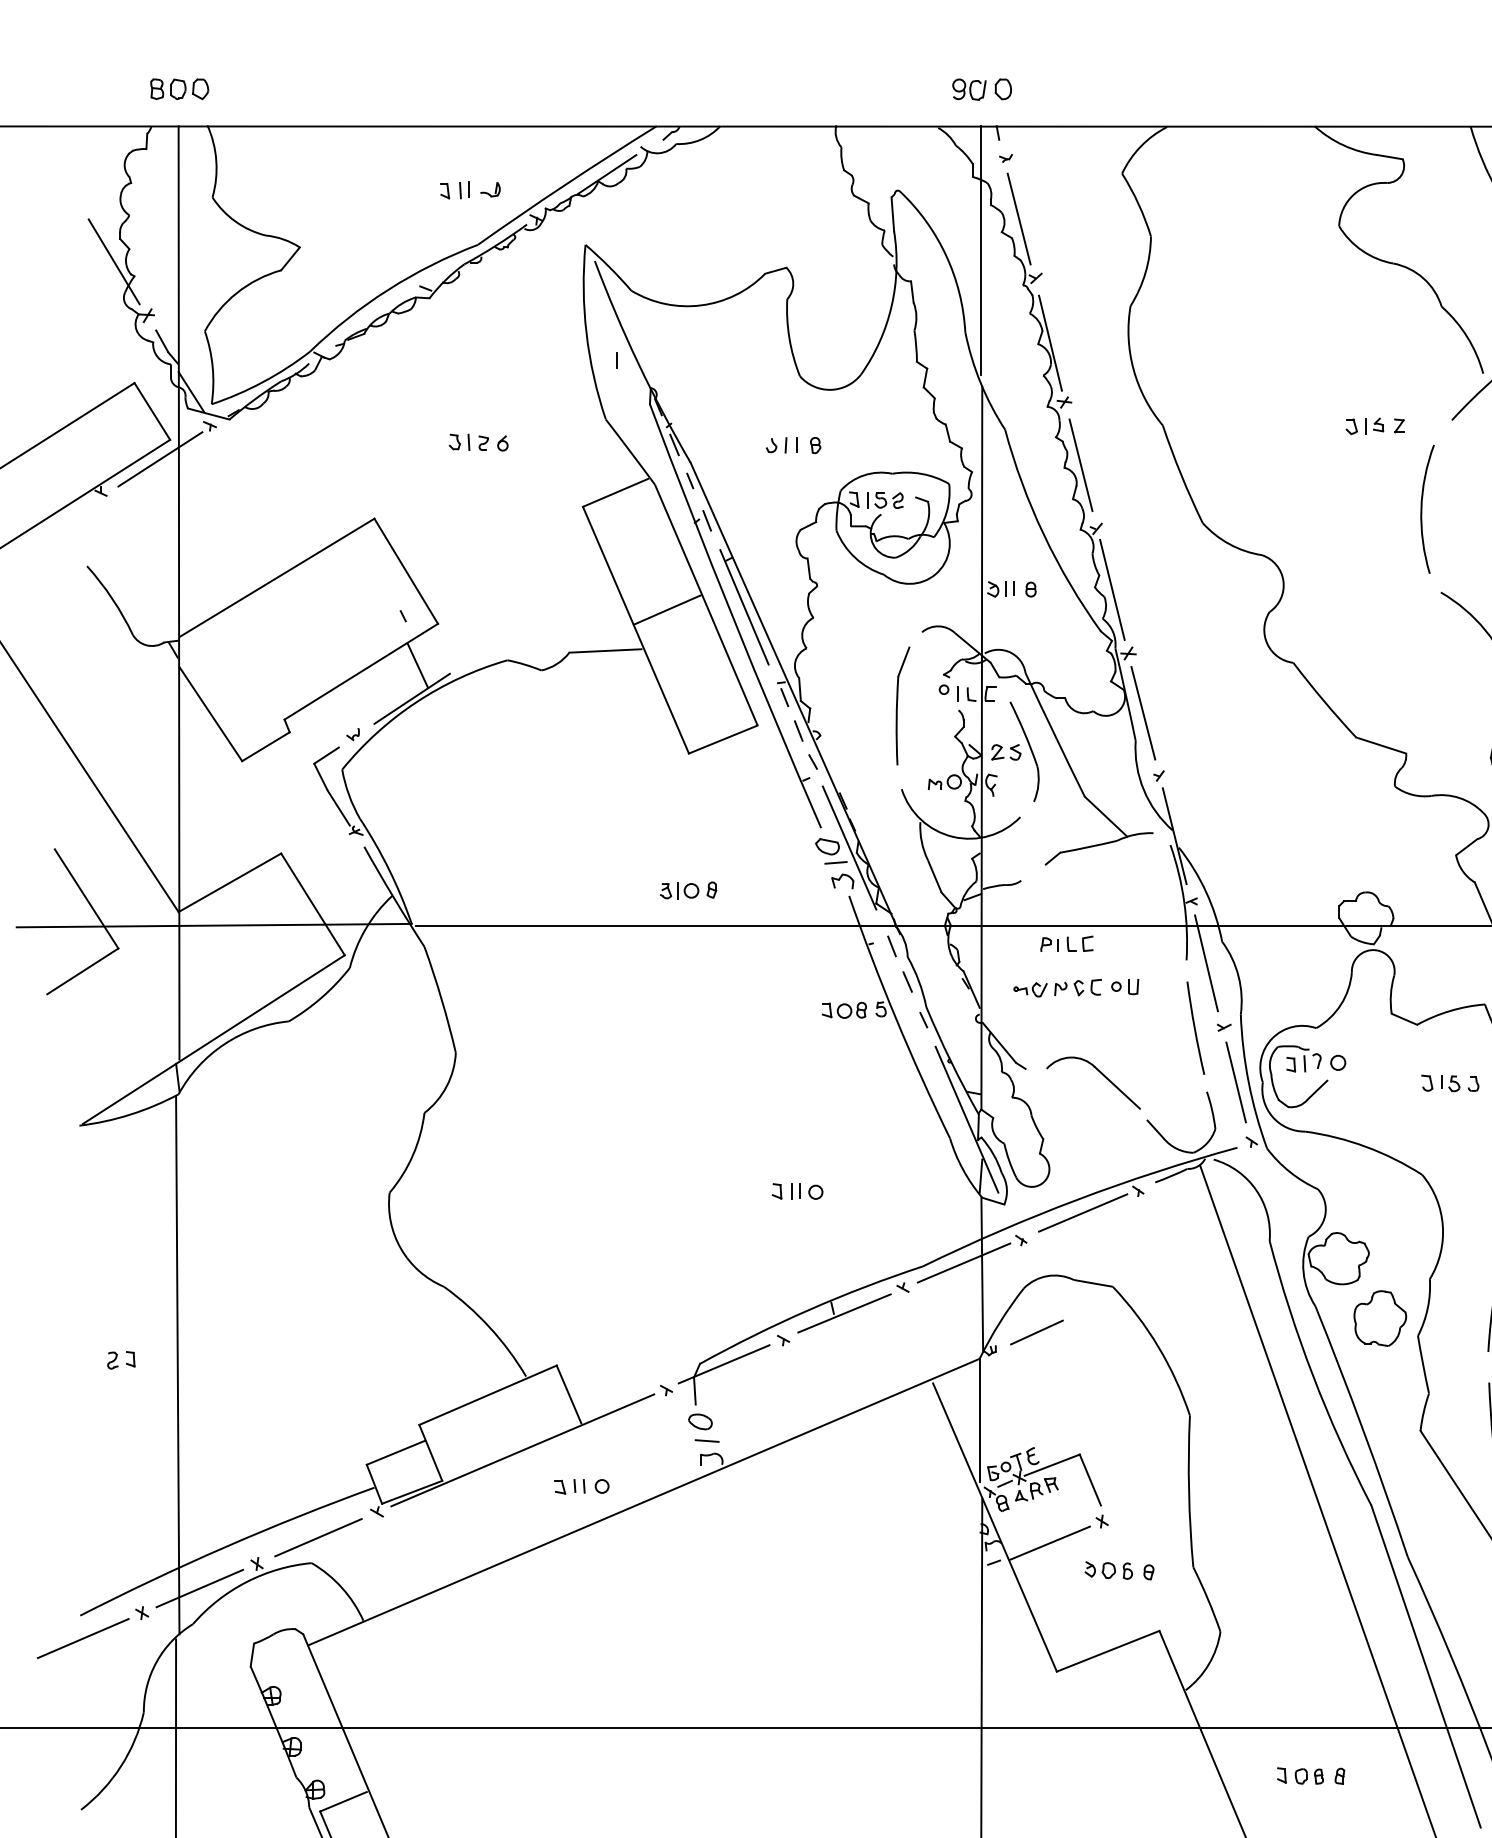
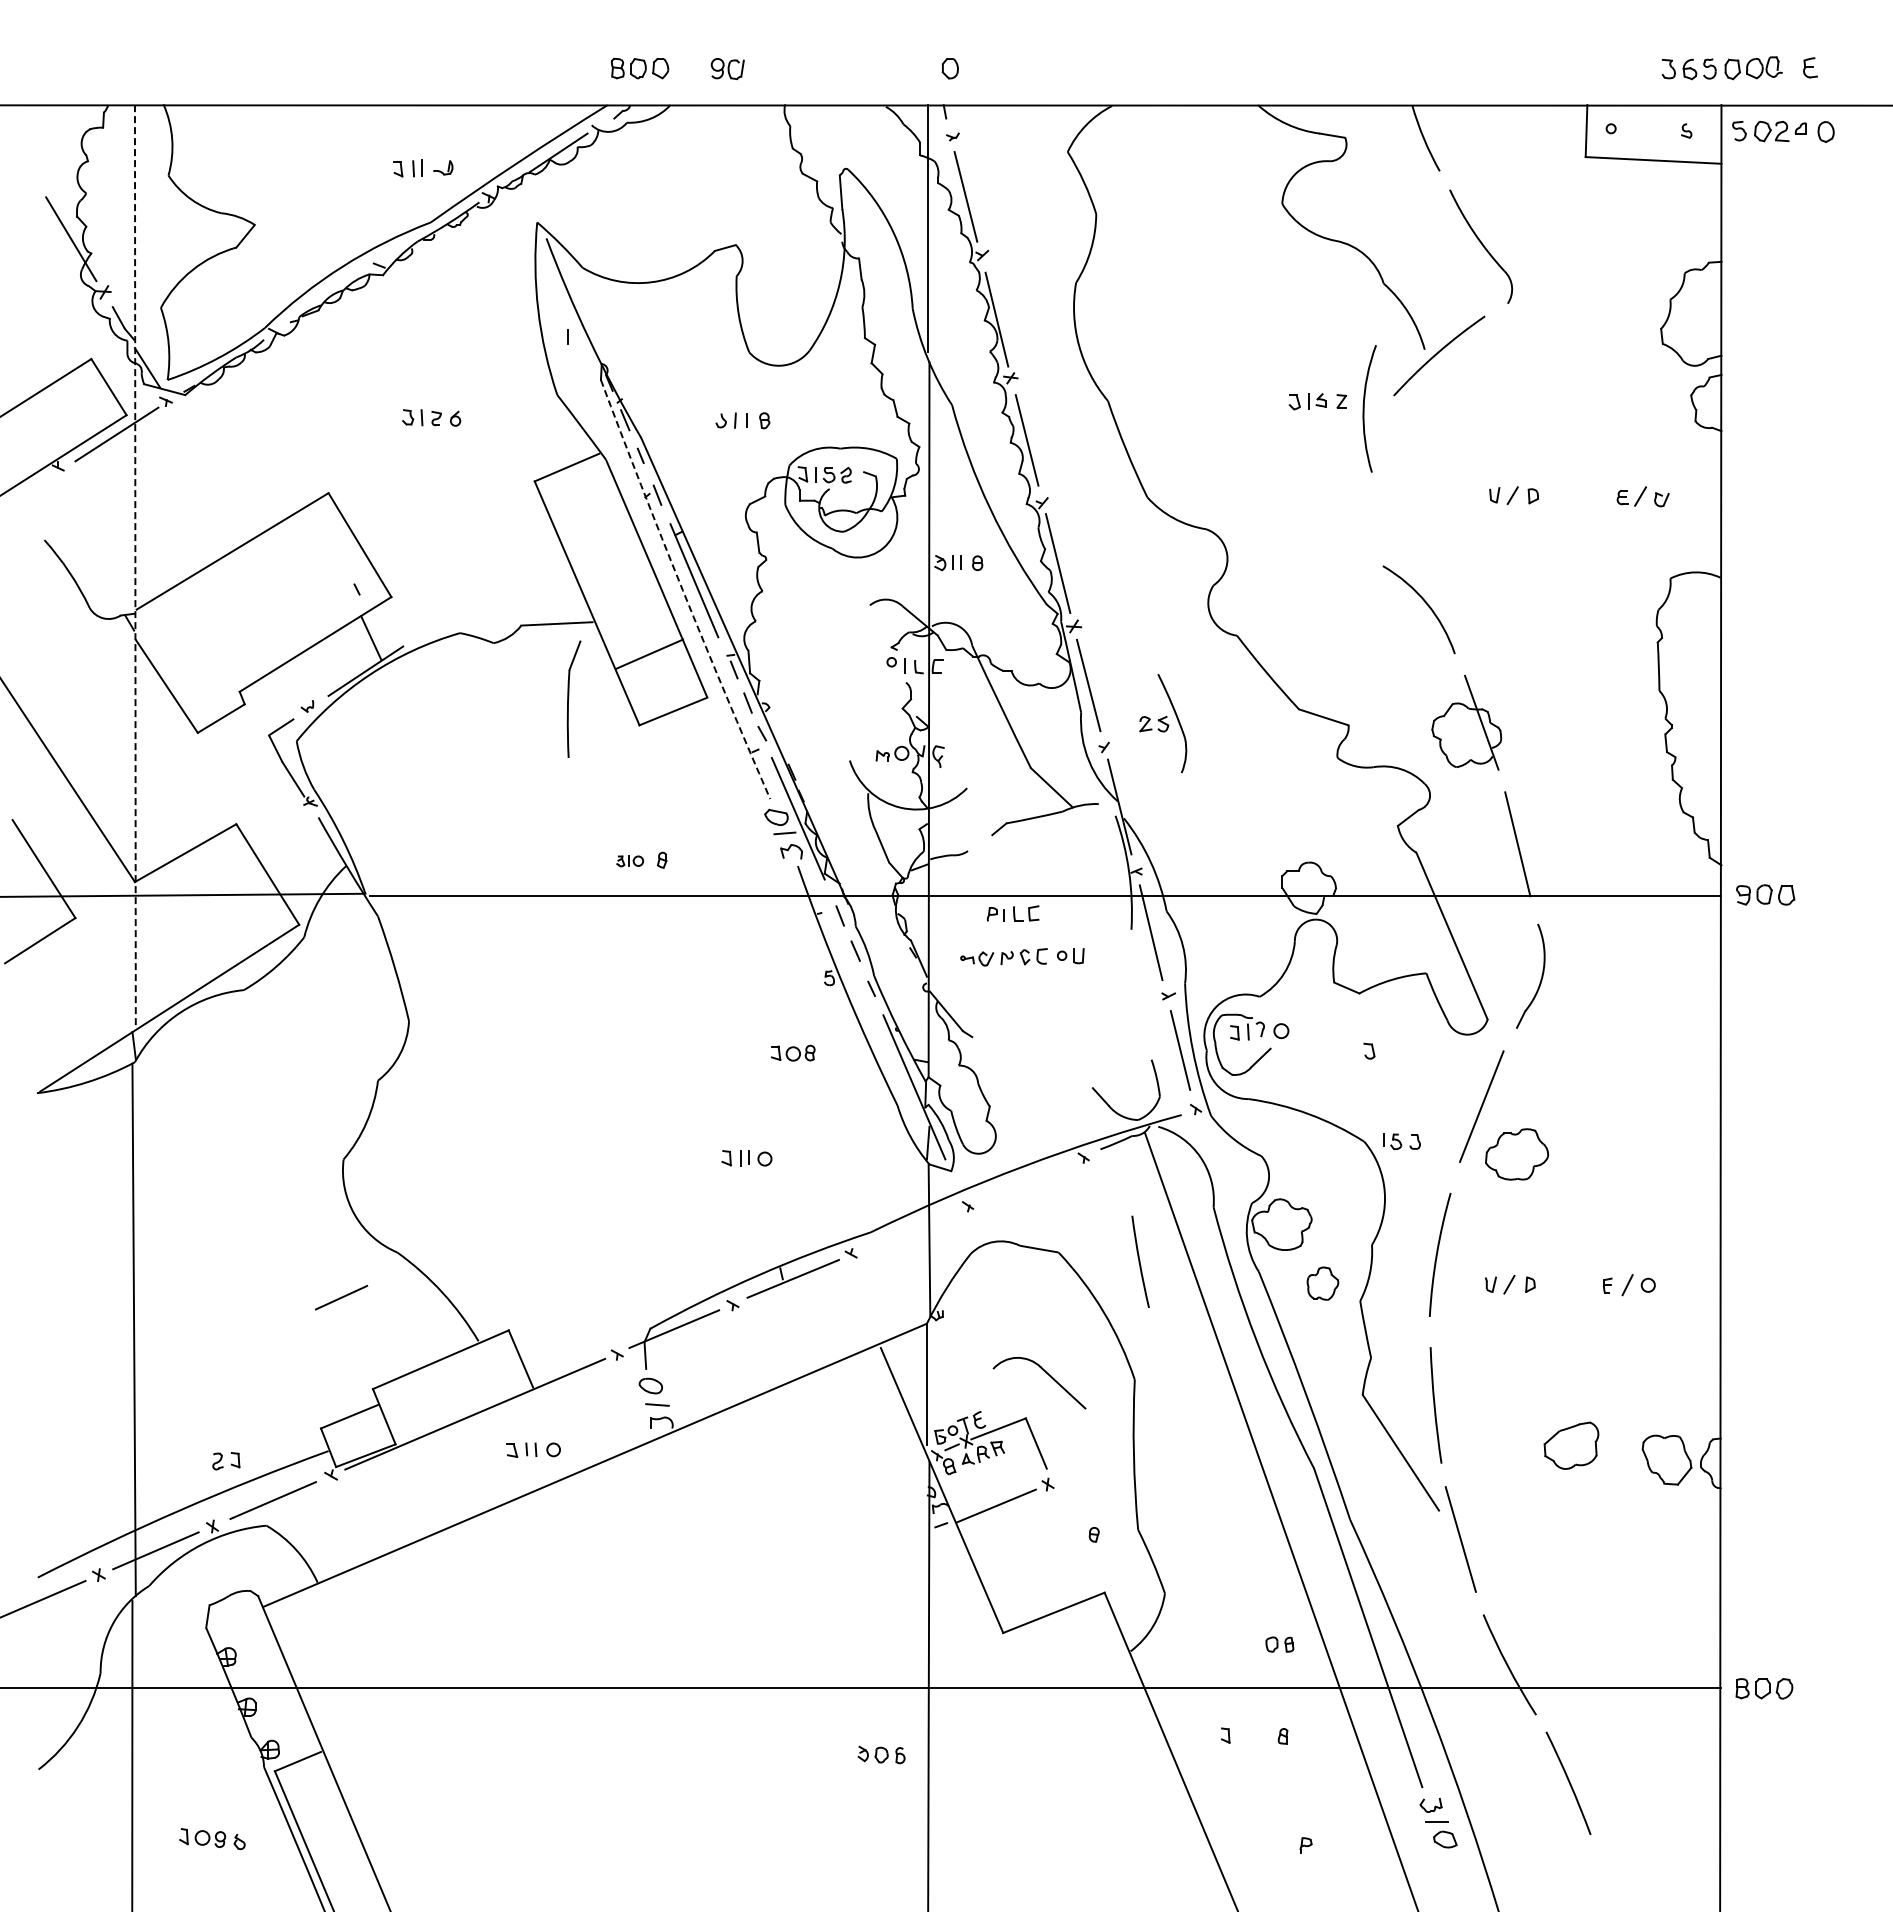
part: (179, 89) -> (639, 68), moved
part: (969, 90) -> (727, 69), moved
arc: (1422, 508) -> (1364, 408), moved
line: (179, 592) -> (135, 566), solid -> dashed
line: (667, 609) -> (649, 653), moved
arc: (732, 617) -> (682, 590), solid -> dashed
part: (902, 705) -> (573, 698), moved
part: (1015, 751) -> (1163, 723), moved
part: (678, 891) -> (629, 861), size x0.7
part: (844, 1009) -> (793, 1052), moved
arc: (1195, 1027) -> (1140, 1261), moved
part: (1101, 1074) -> (1047, 1374), moved
part: (1459, 1083) -> (1401, 1141), moved
line: (1082, 1212) -> (1028, 1179), removed
line: (964, 1262) -> (911, 1228), removed
part: (1379, 1318) -> (1322, 1283), size x0.6
line: (1036, 1332) -> (341, 1297), moved
part: (121, 1360) -> (226, 1461), moved
part: (1108, 1570) -> (881, 1754), moved
part: (1309, 1776) -> (1279, 1644), moved

